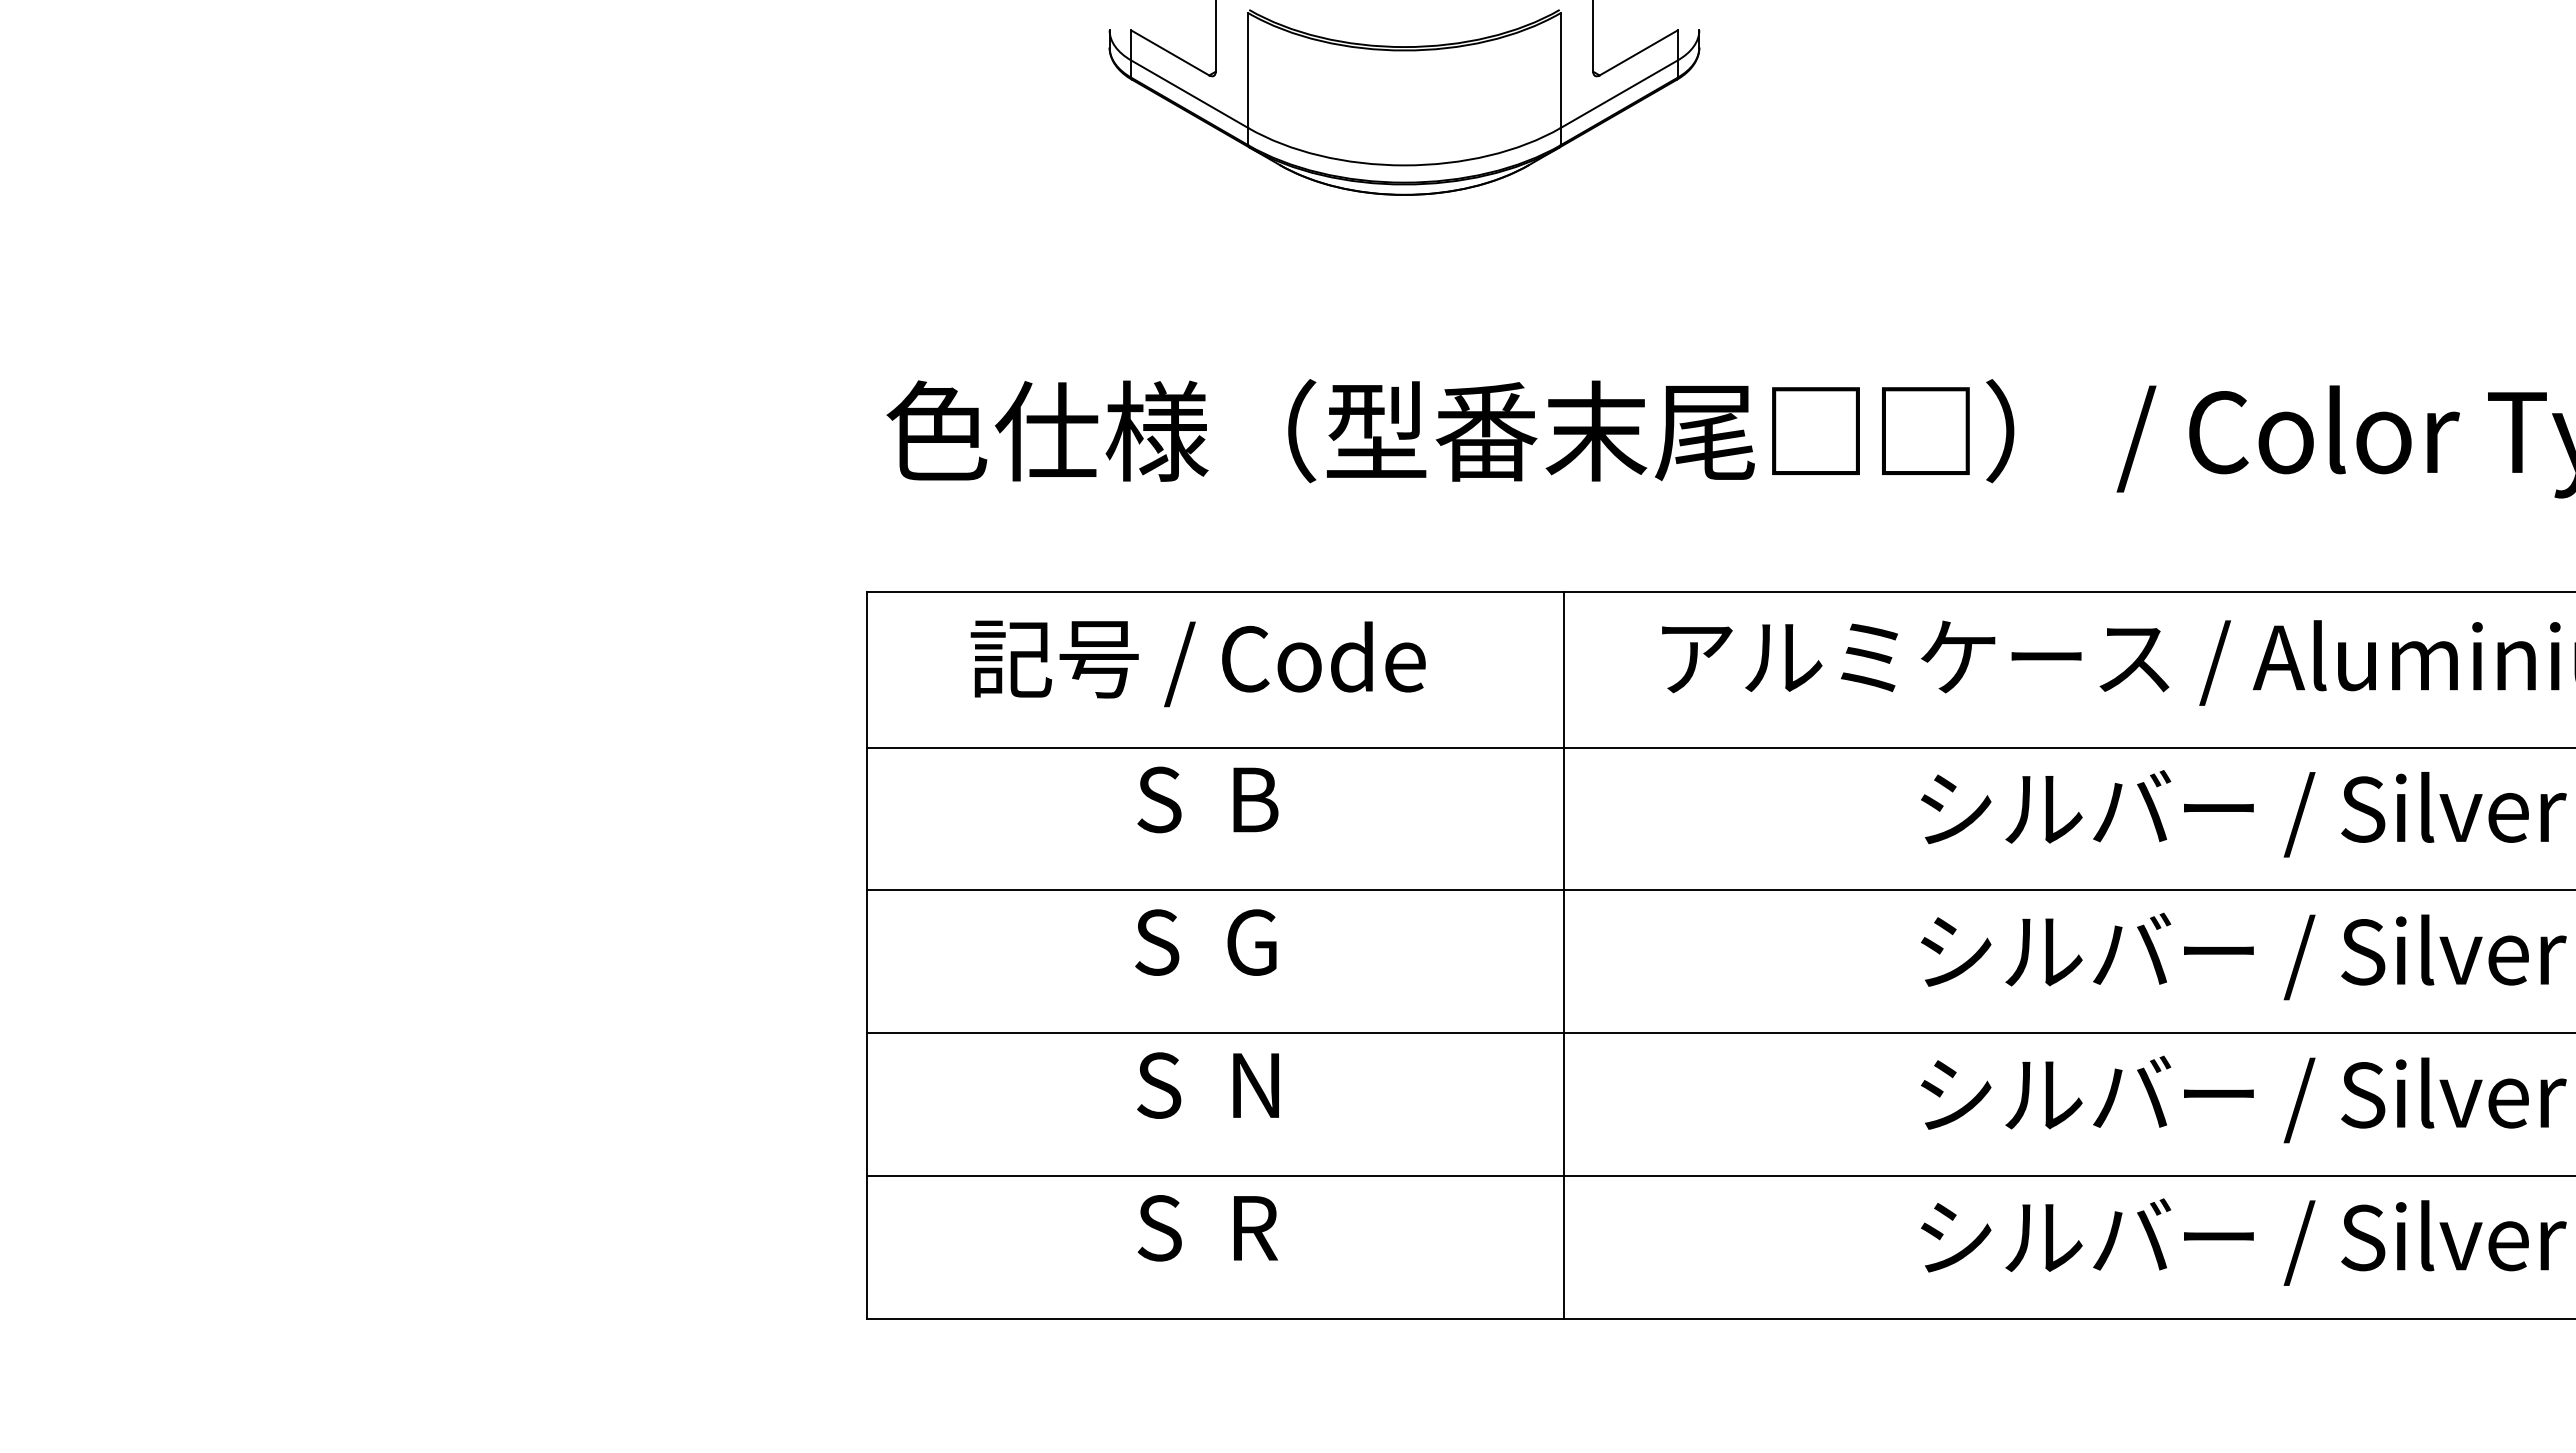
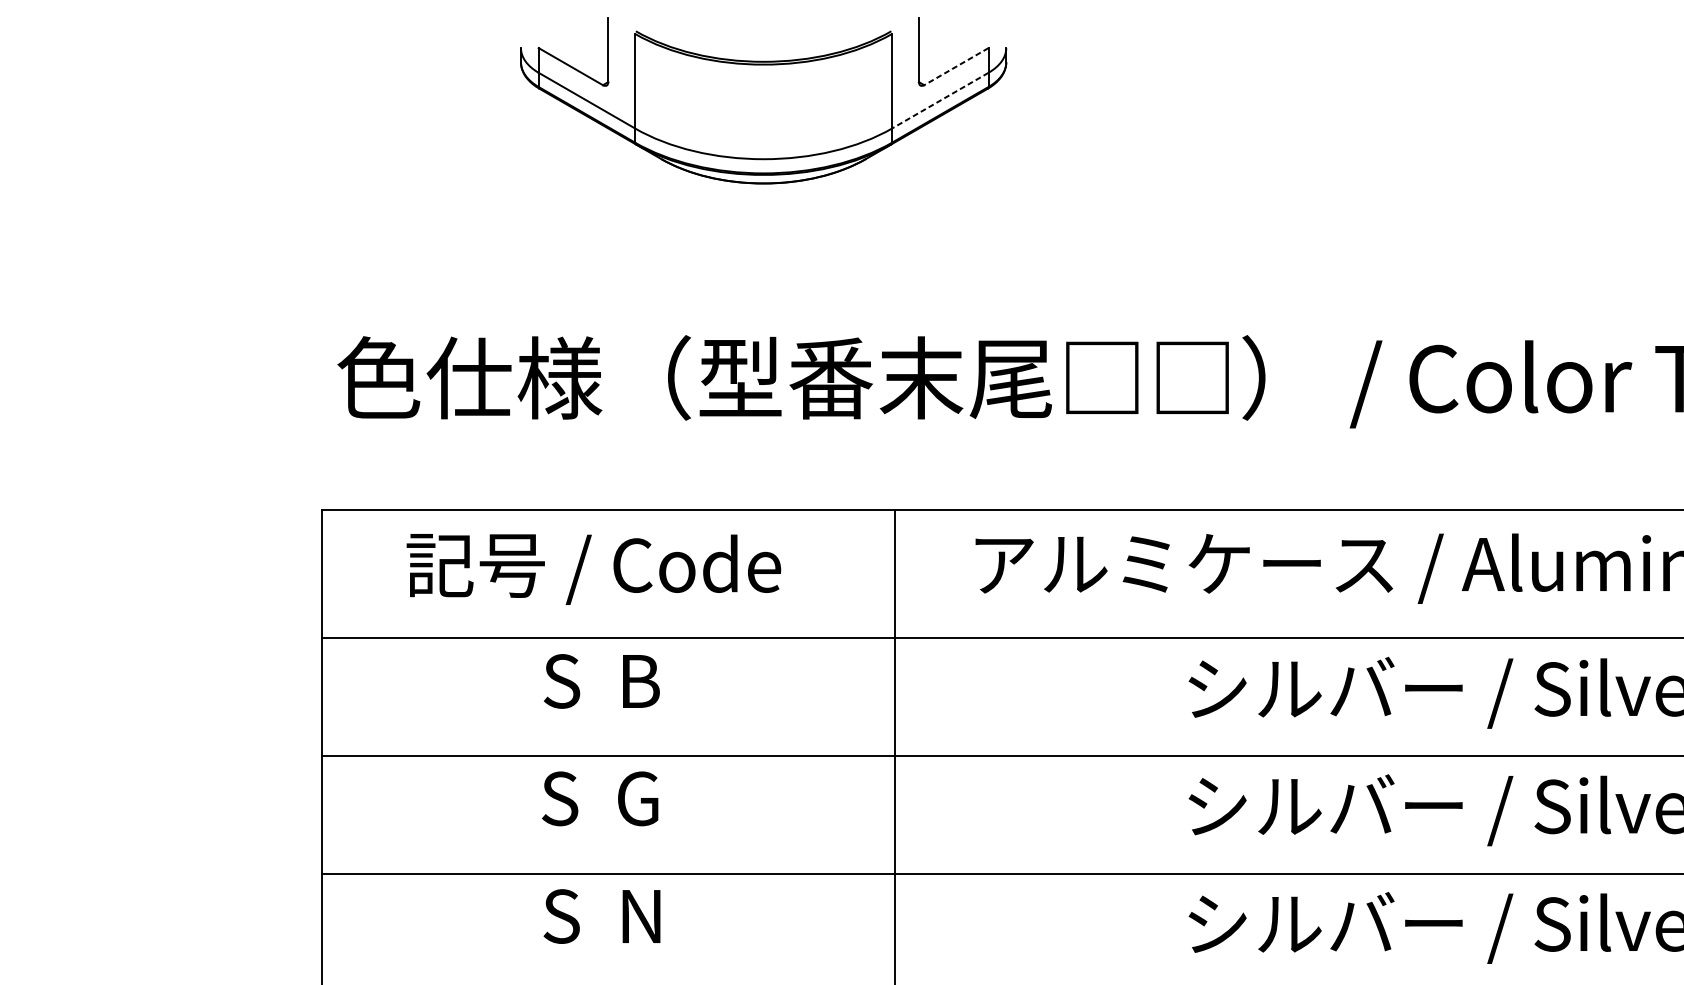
line: (1638, 53) -> (956, 67), solid -> dashed
line: (1619, 94) -> (940, 100), solid -> dashed

